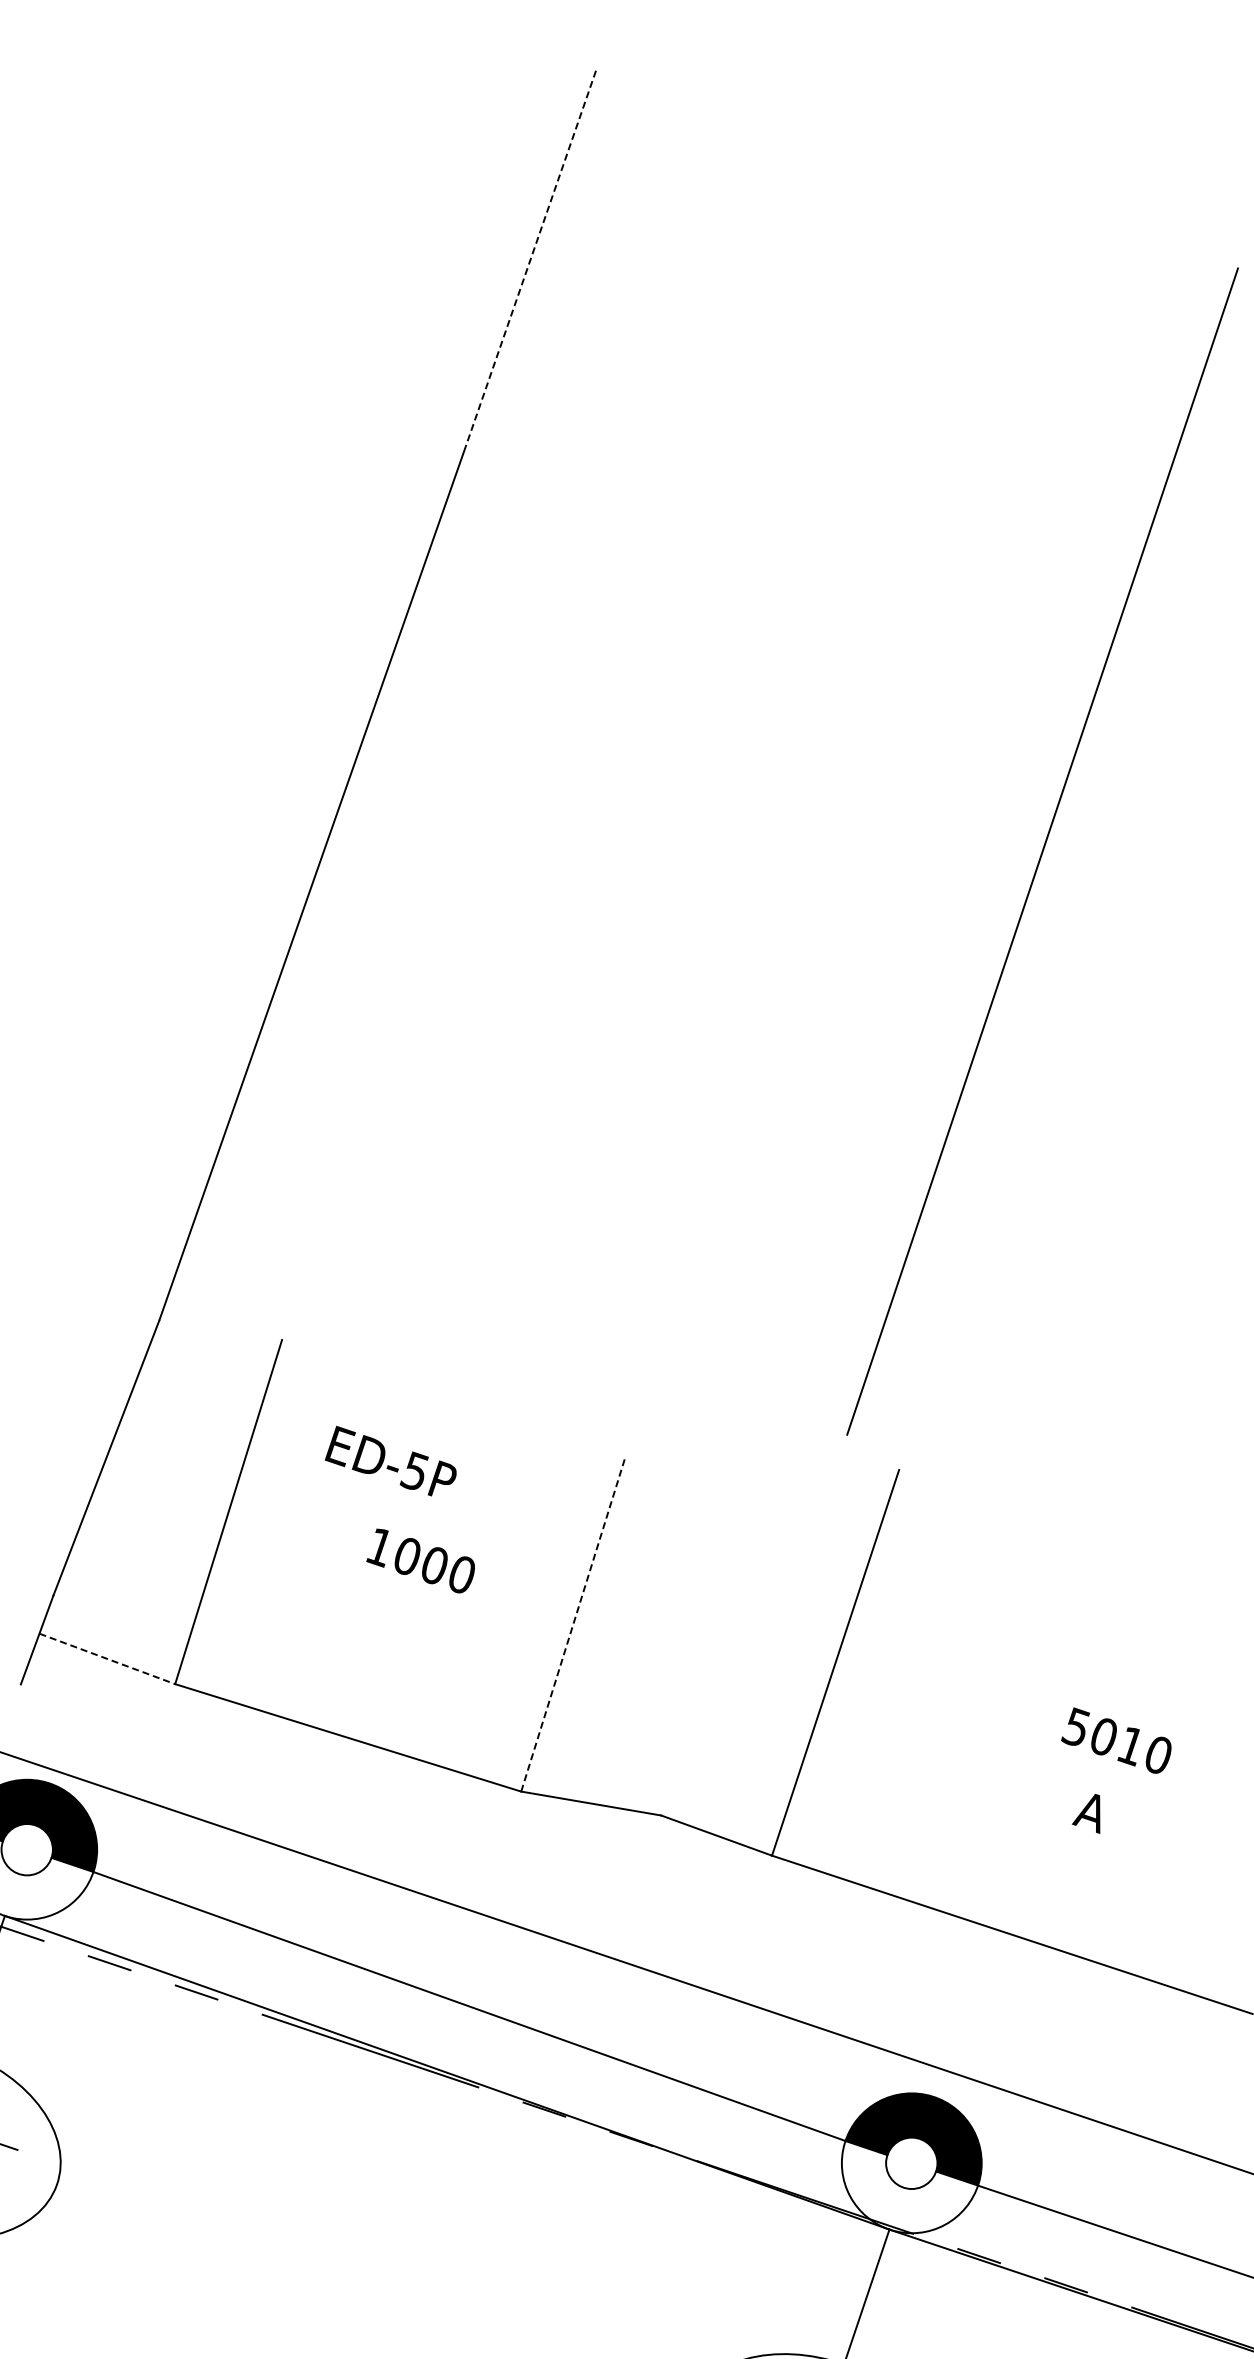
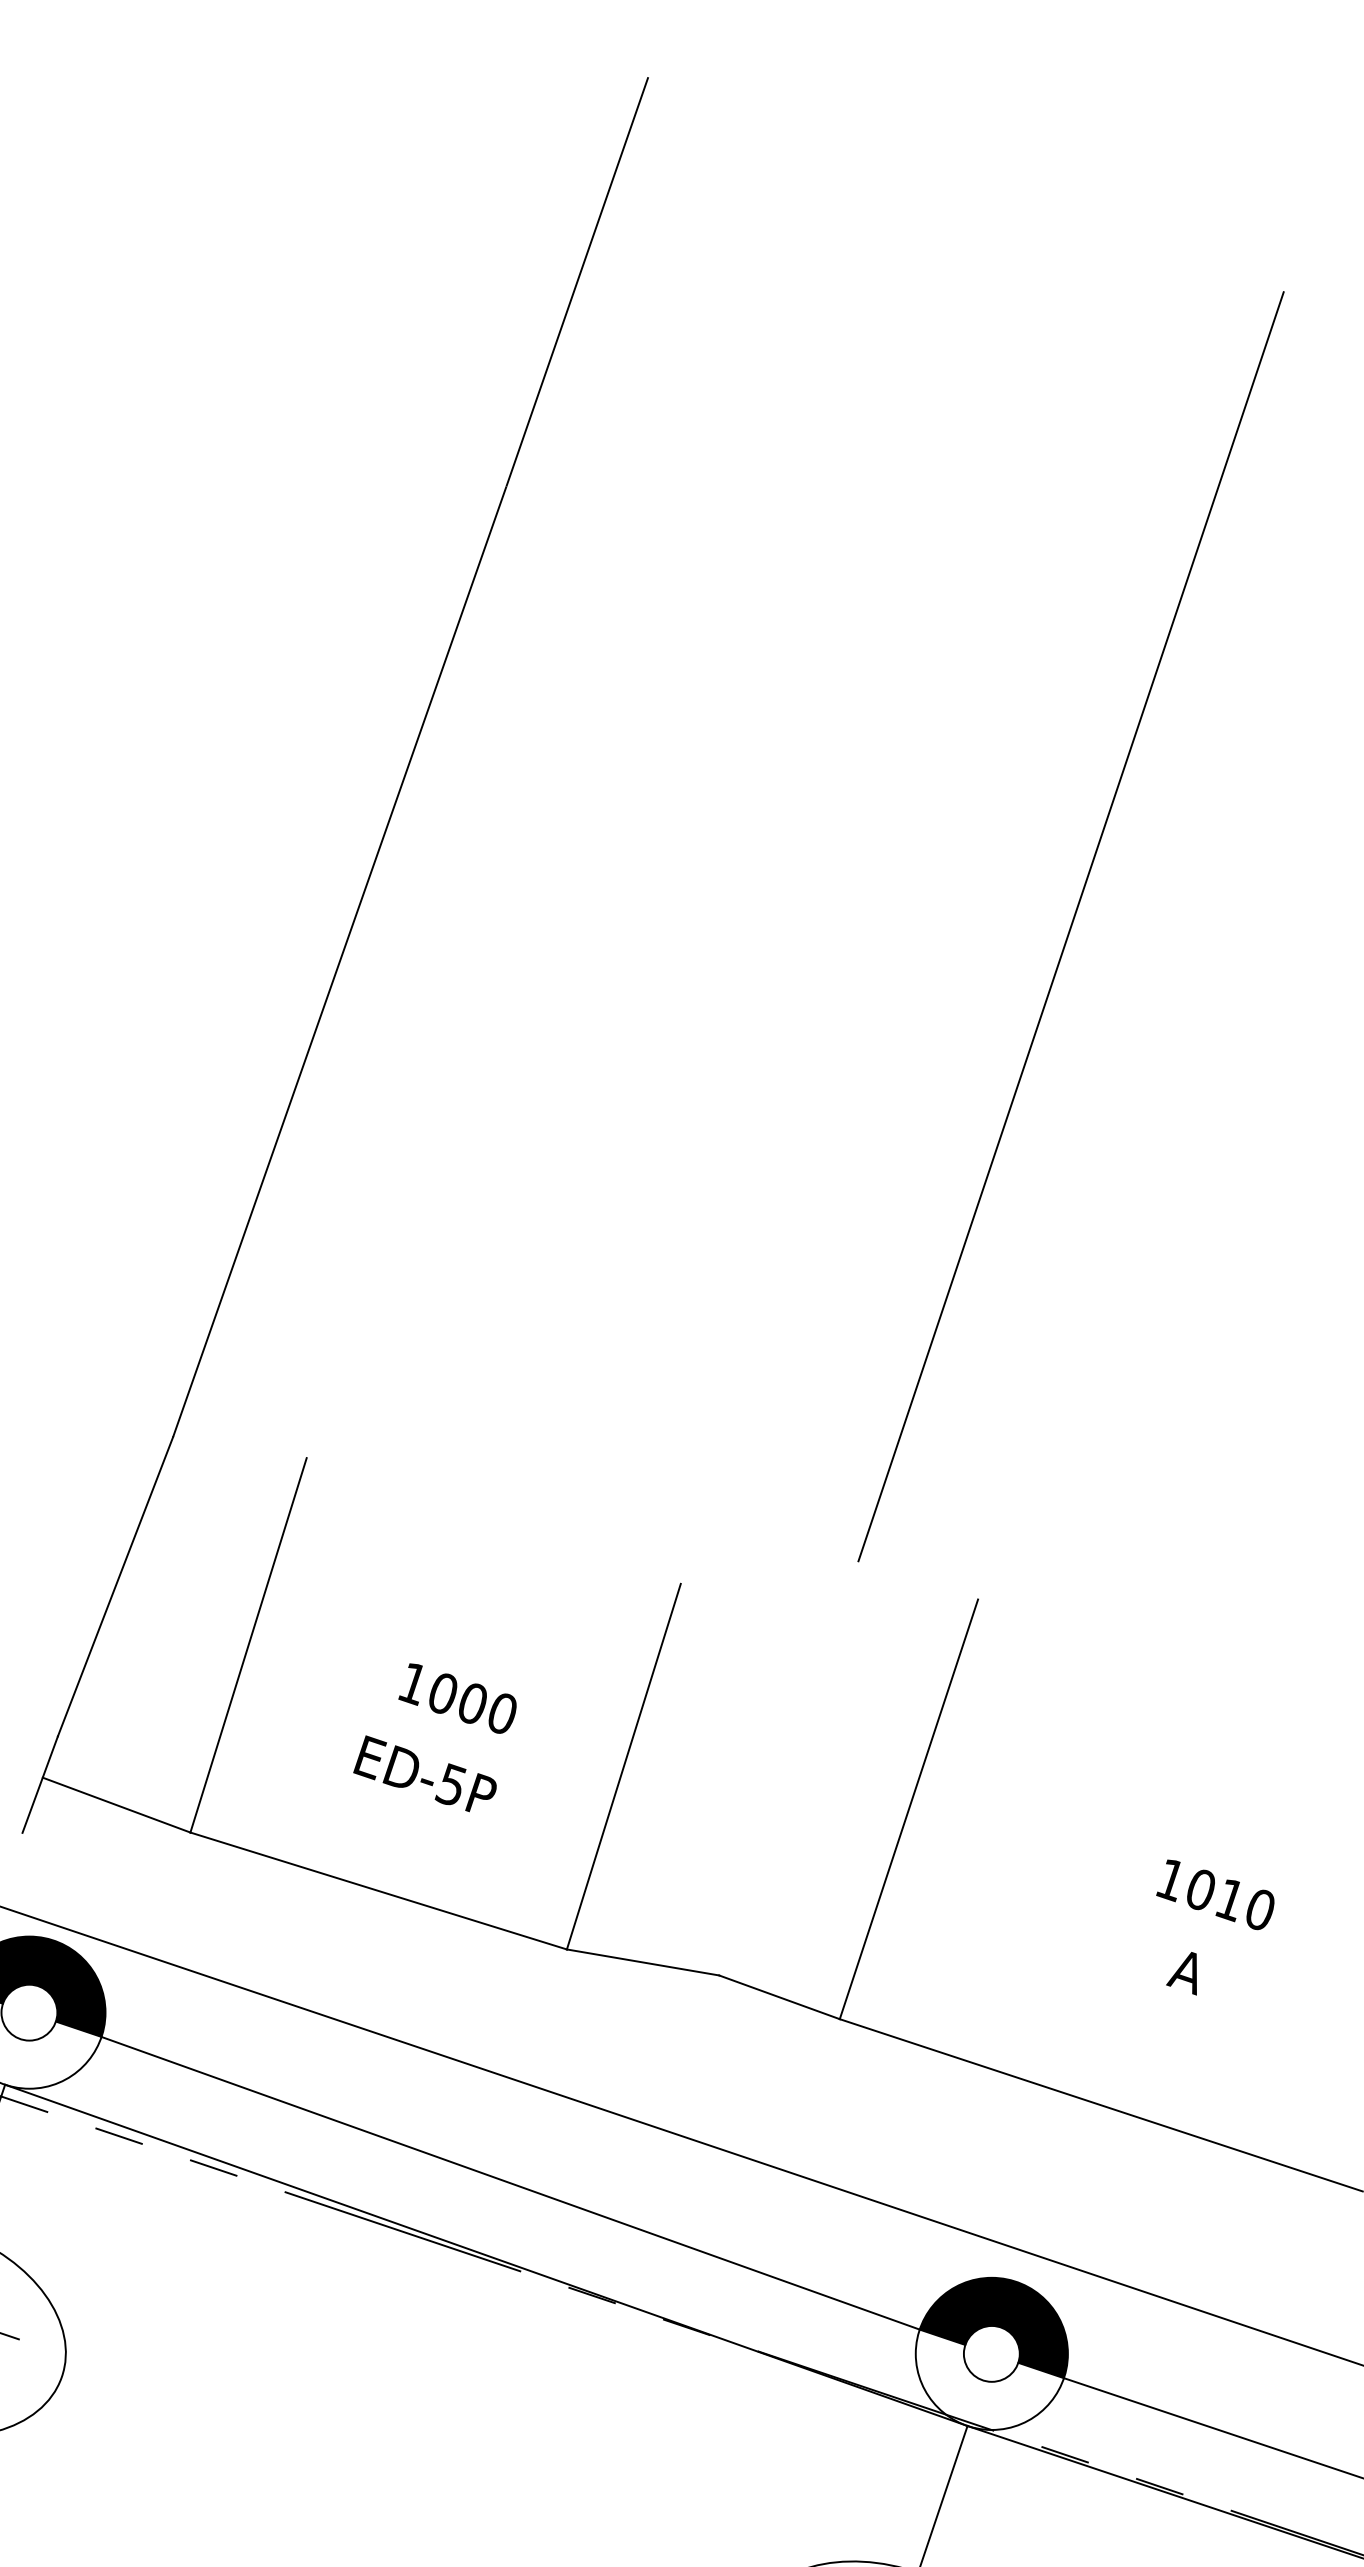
line: (530, 259) -> (577, 282), dashed -> solid
line: (1042, 851) -> (1070, 926), moved
text: (390, 1460) -> (424, 1773), moved
line: (573, 1623) -> (623, 1766), dashed -> solid
line: (107, 1659) -> (116, 1805), dashed -> solid
text: (1075, 1727) -> (1169, 1879), 5010 -> 1010

